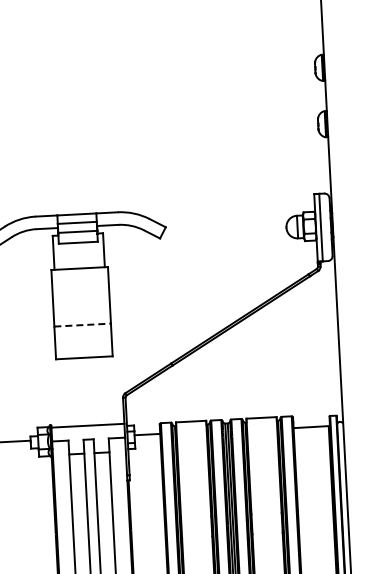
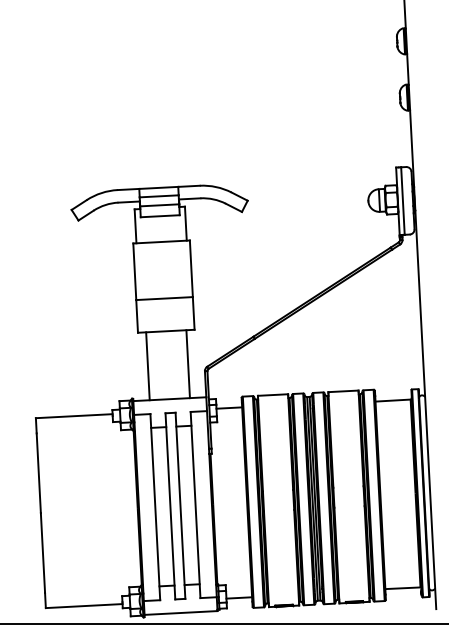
line: (83, 325) -> (165, 298), dashed -> solid
line: (105, 391) -> (187, 364), added
line: (65, 393) -> (147, 366), added

